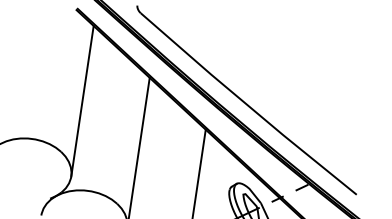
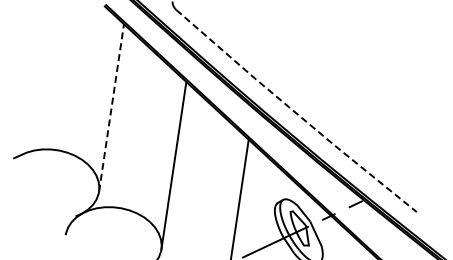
line: (82, 100) -> (111, 107), solid -> dashed
line: (247, 105) -> (295, 112), solid -> dashed

